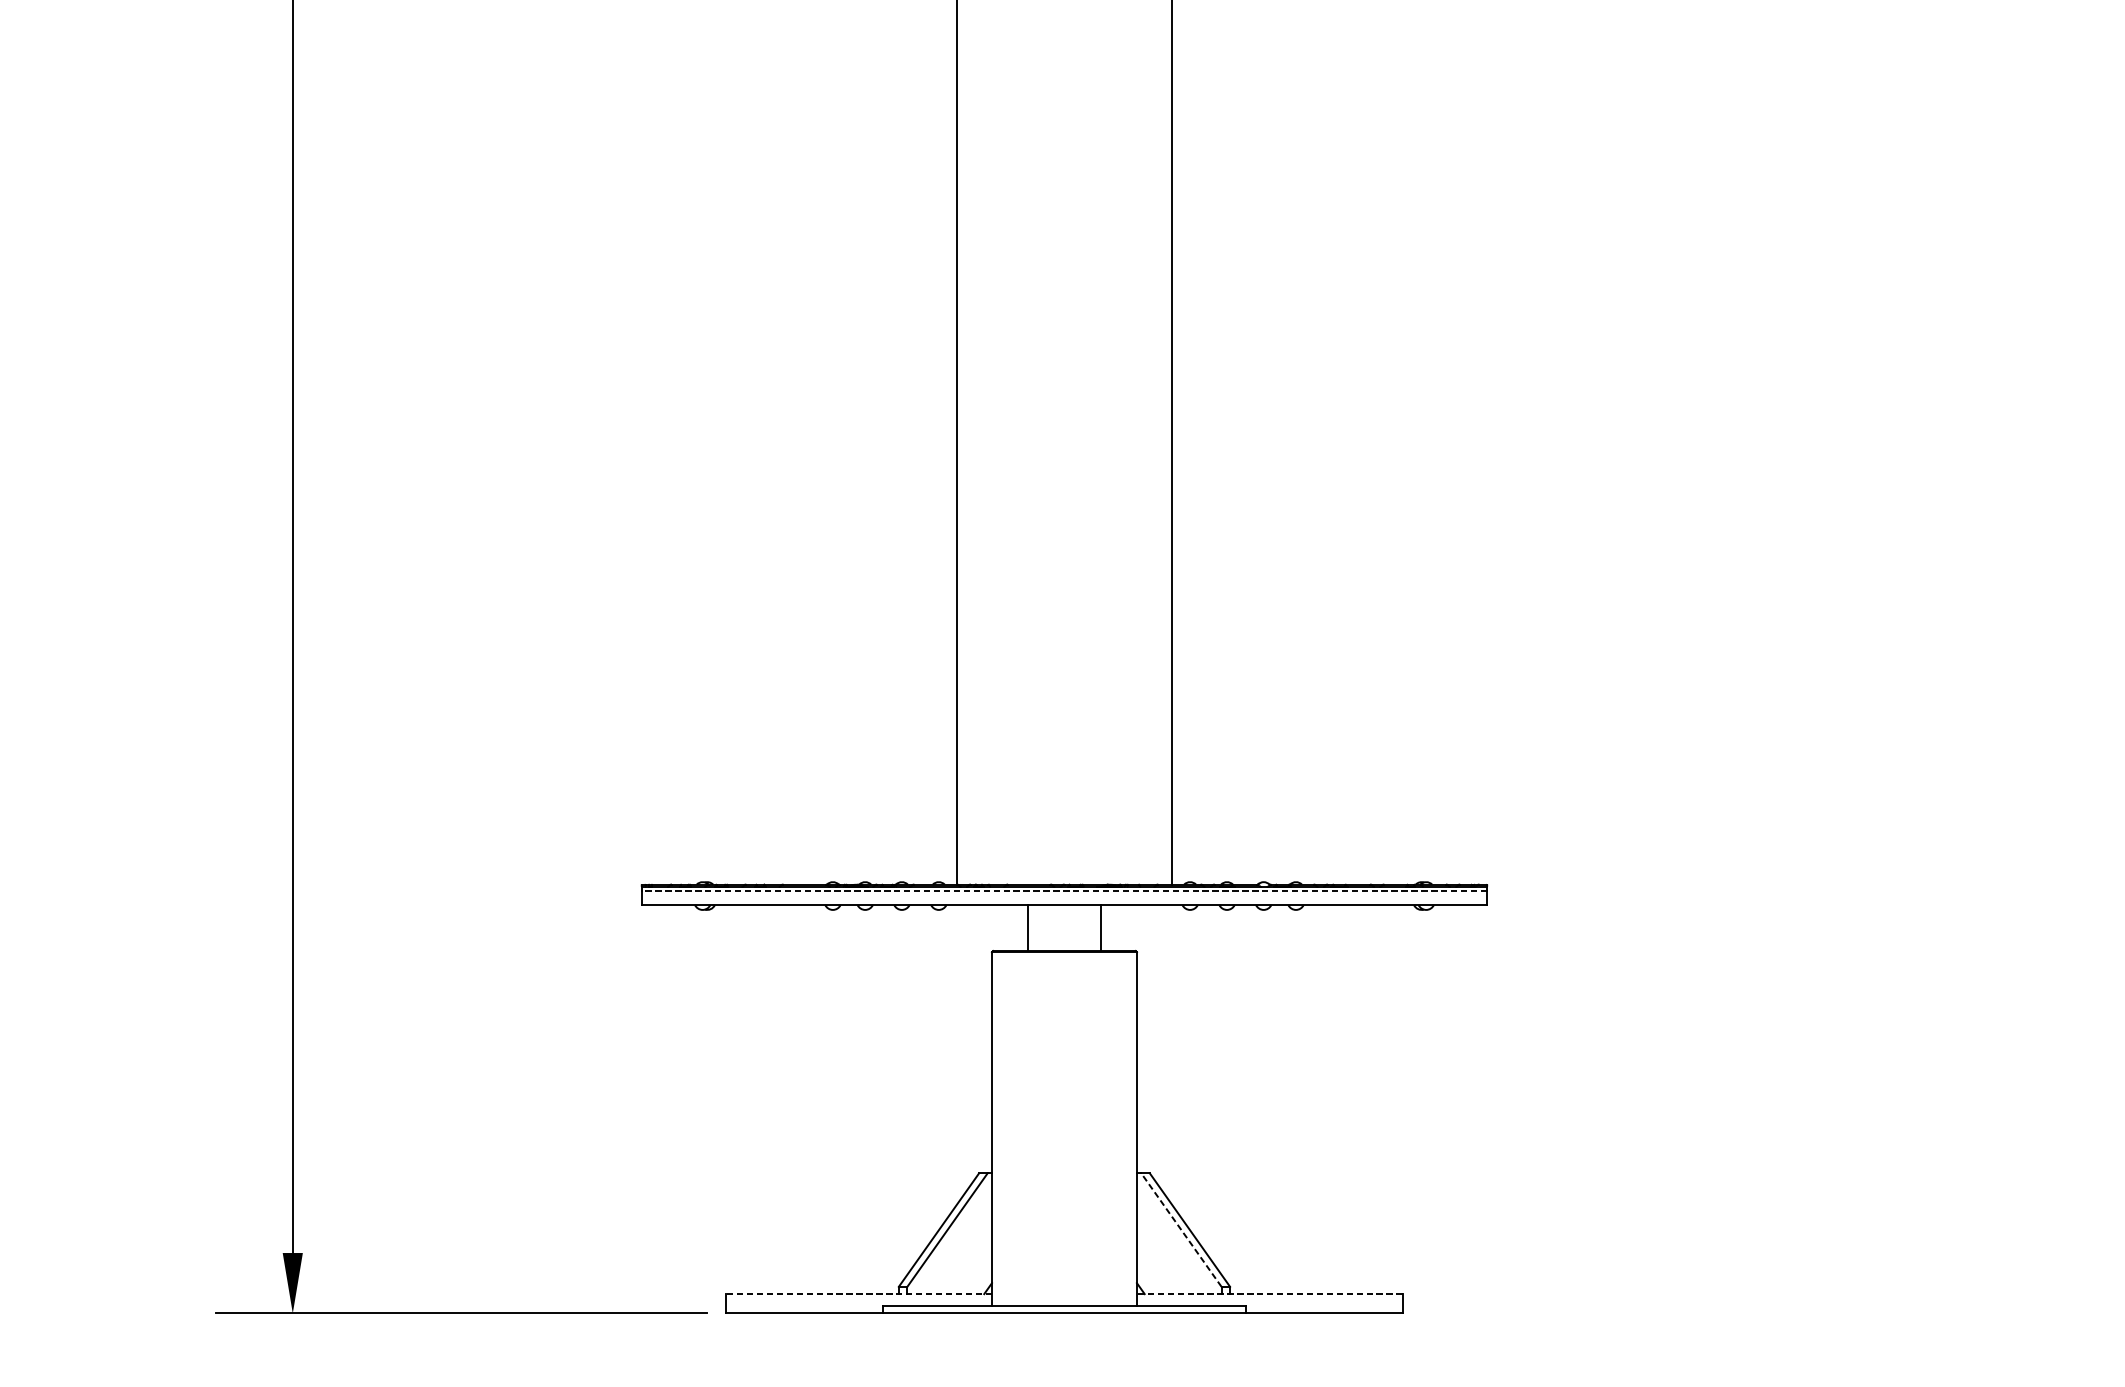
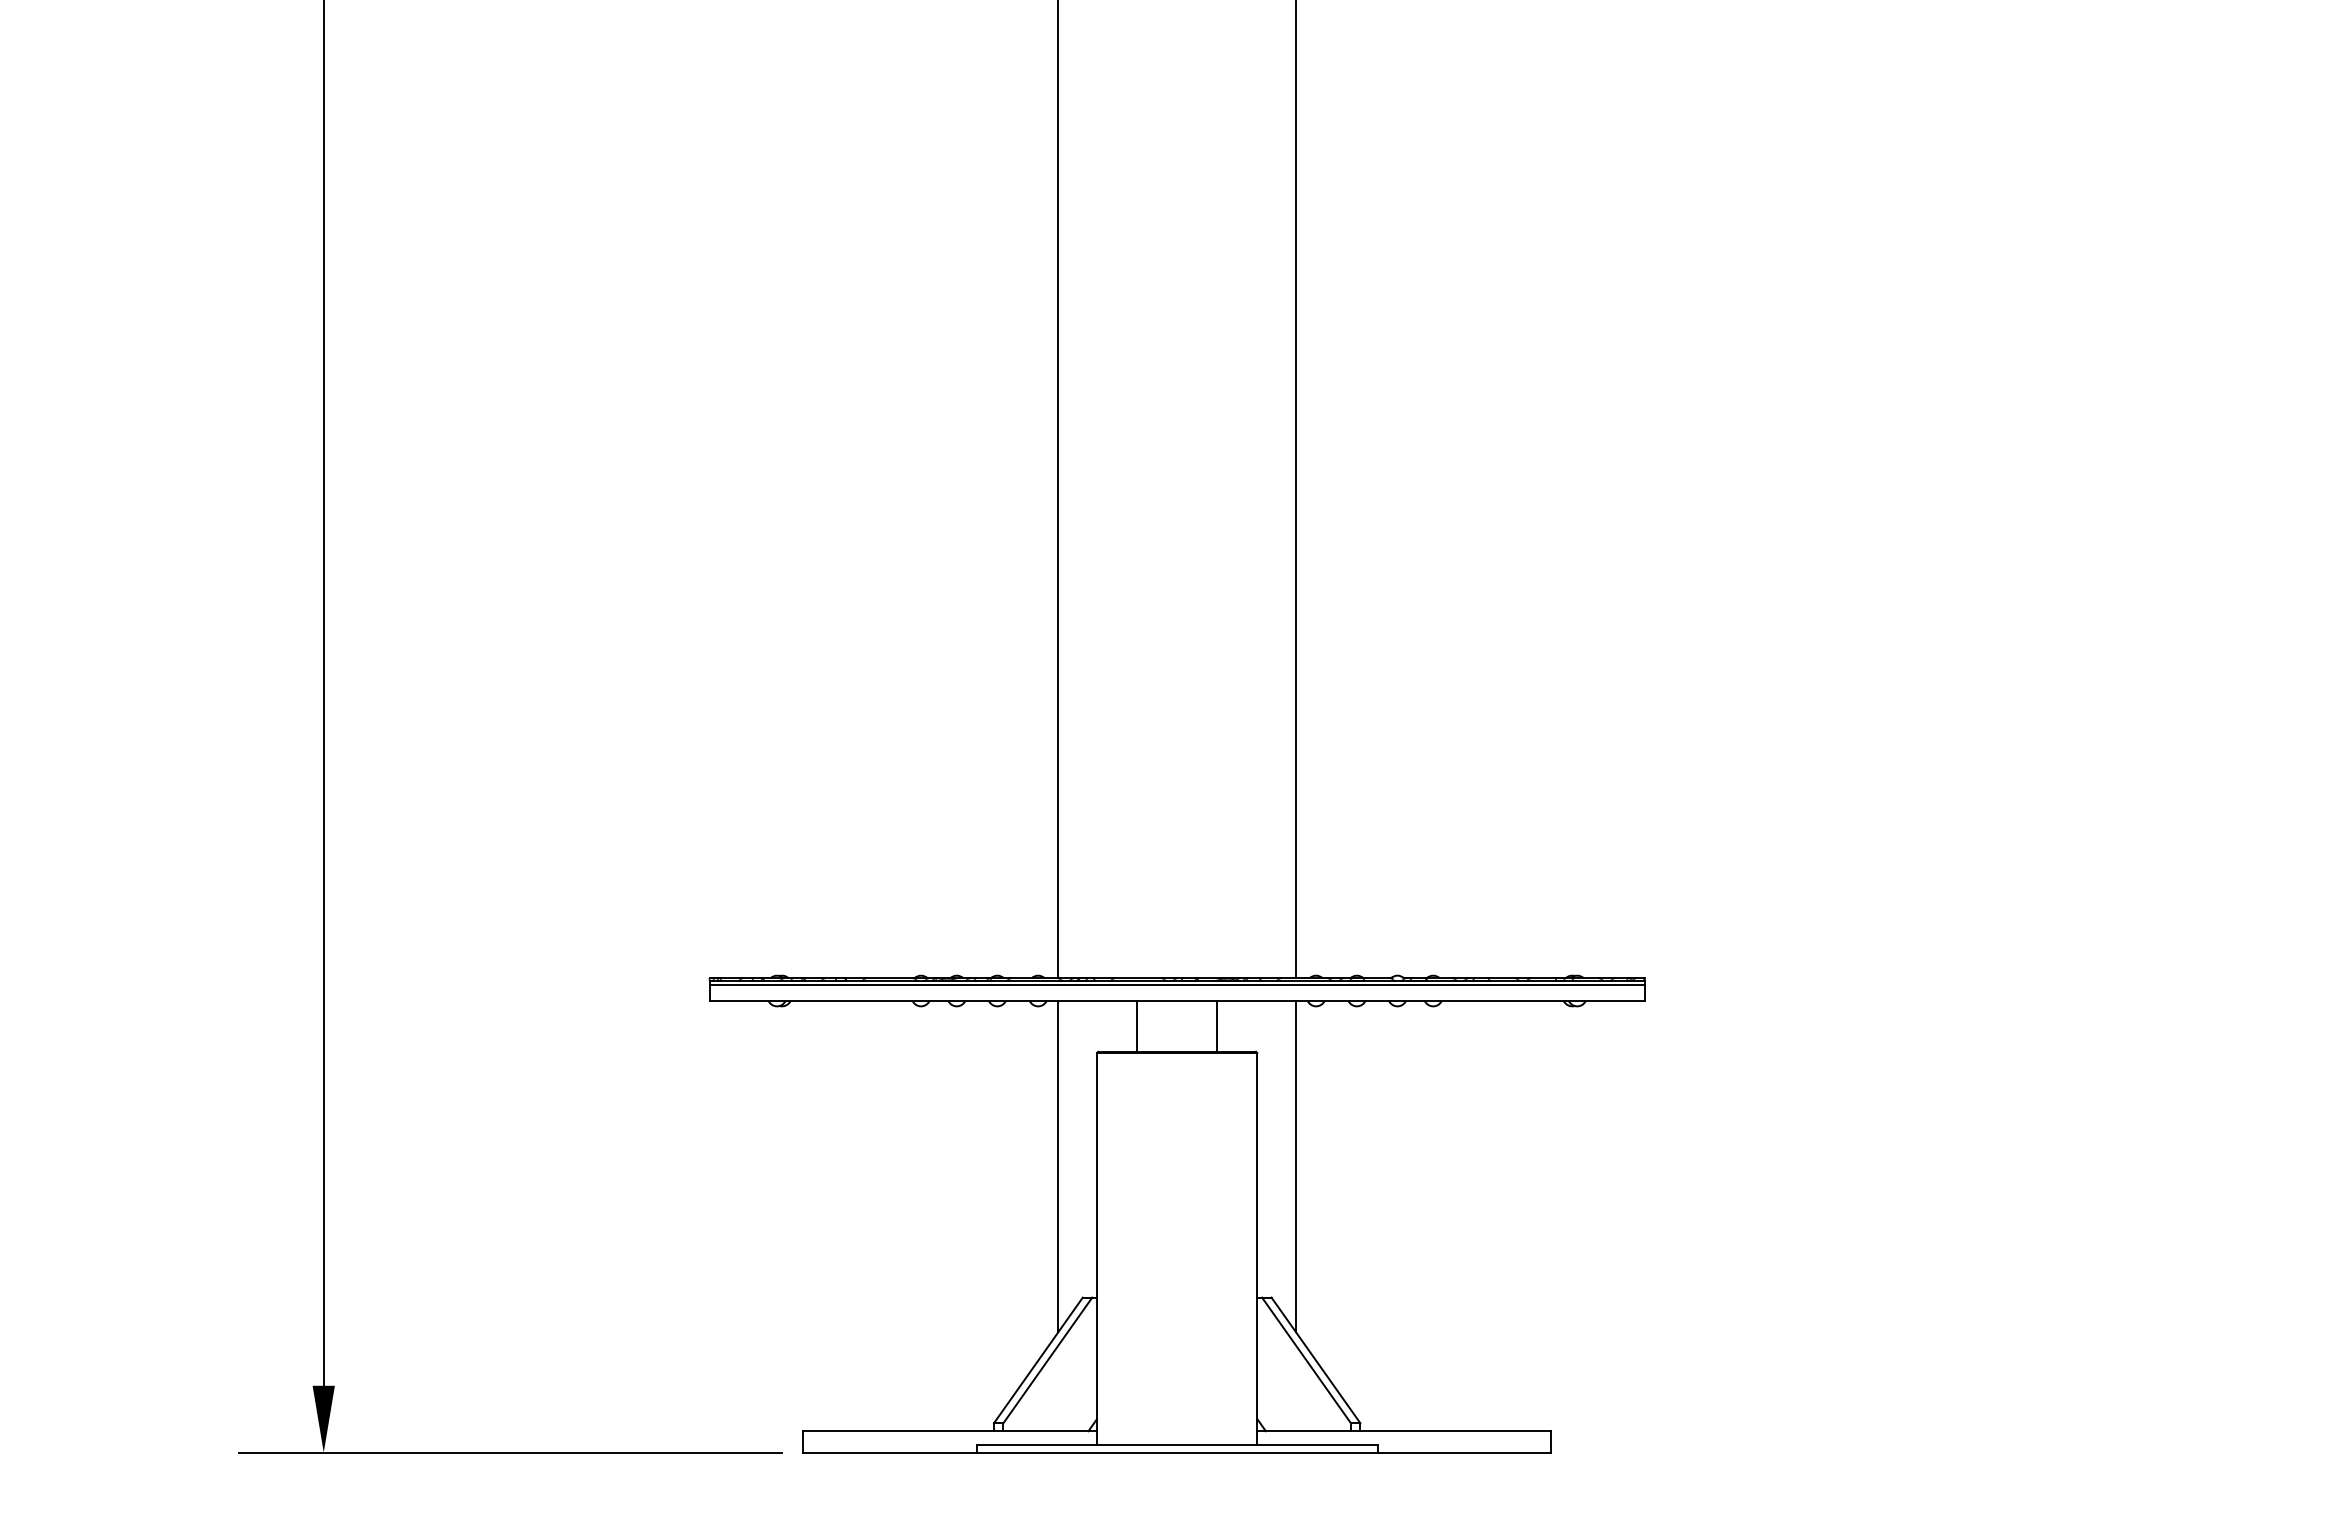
line: (1064, 891) -> (1177, 985), dashed -> solid
line: (957, 1054) -> (1058, 1166), added
line: (1171, 1054) -> (1295, 1166), added
line: (1181, 1230) -> (1306, 1360), dashed -> solid
line: (859, 1294) -> (950, 1431), dashed -> solid
line: (1270, 1294) -> (1404, 1431), dashed -> solid

